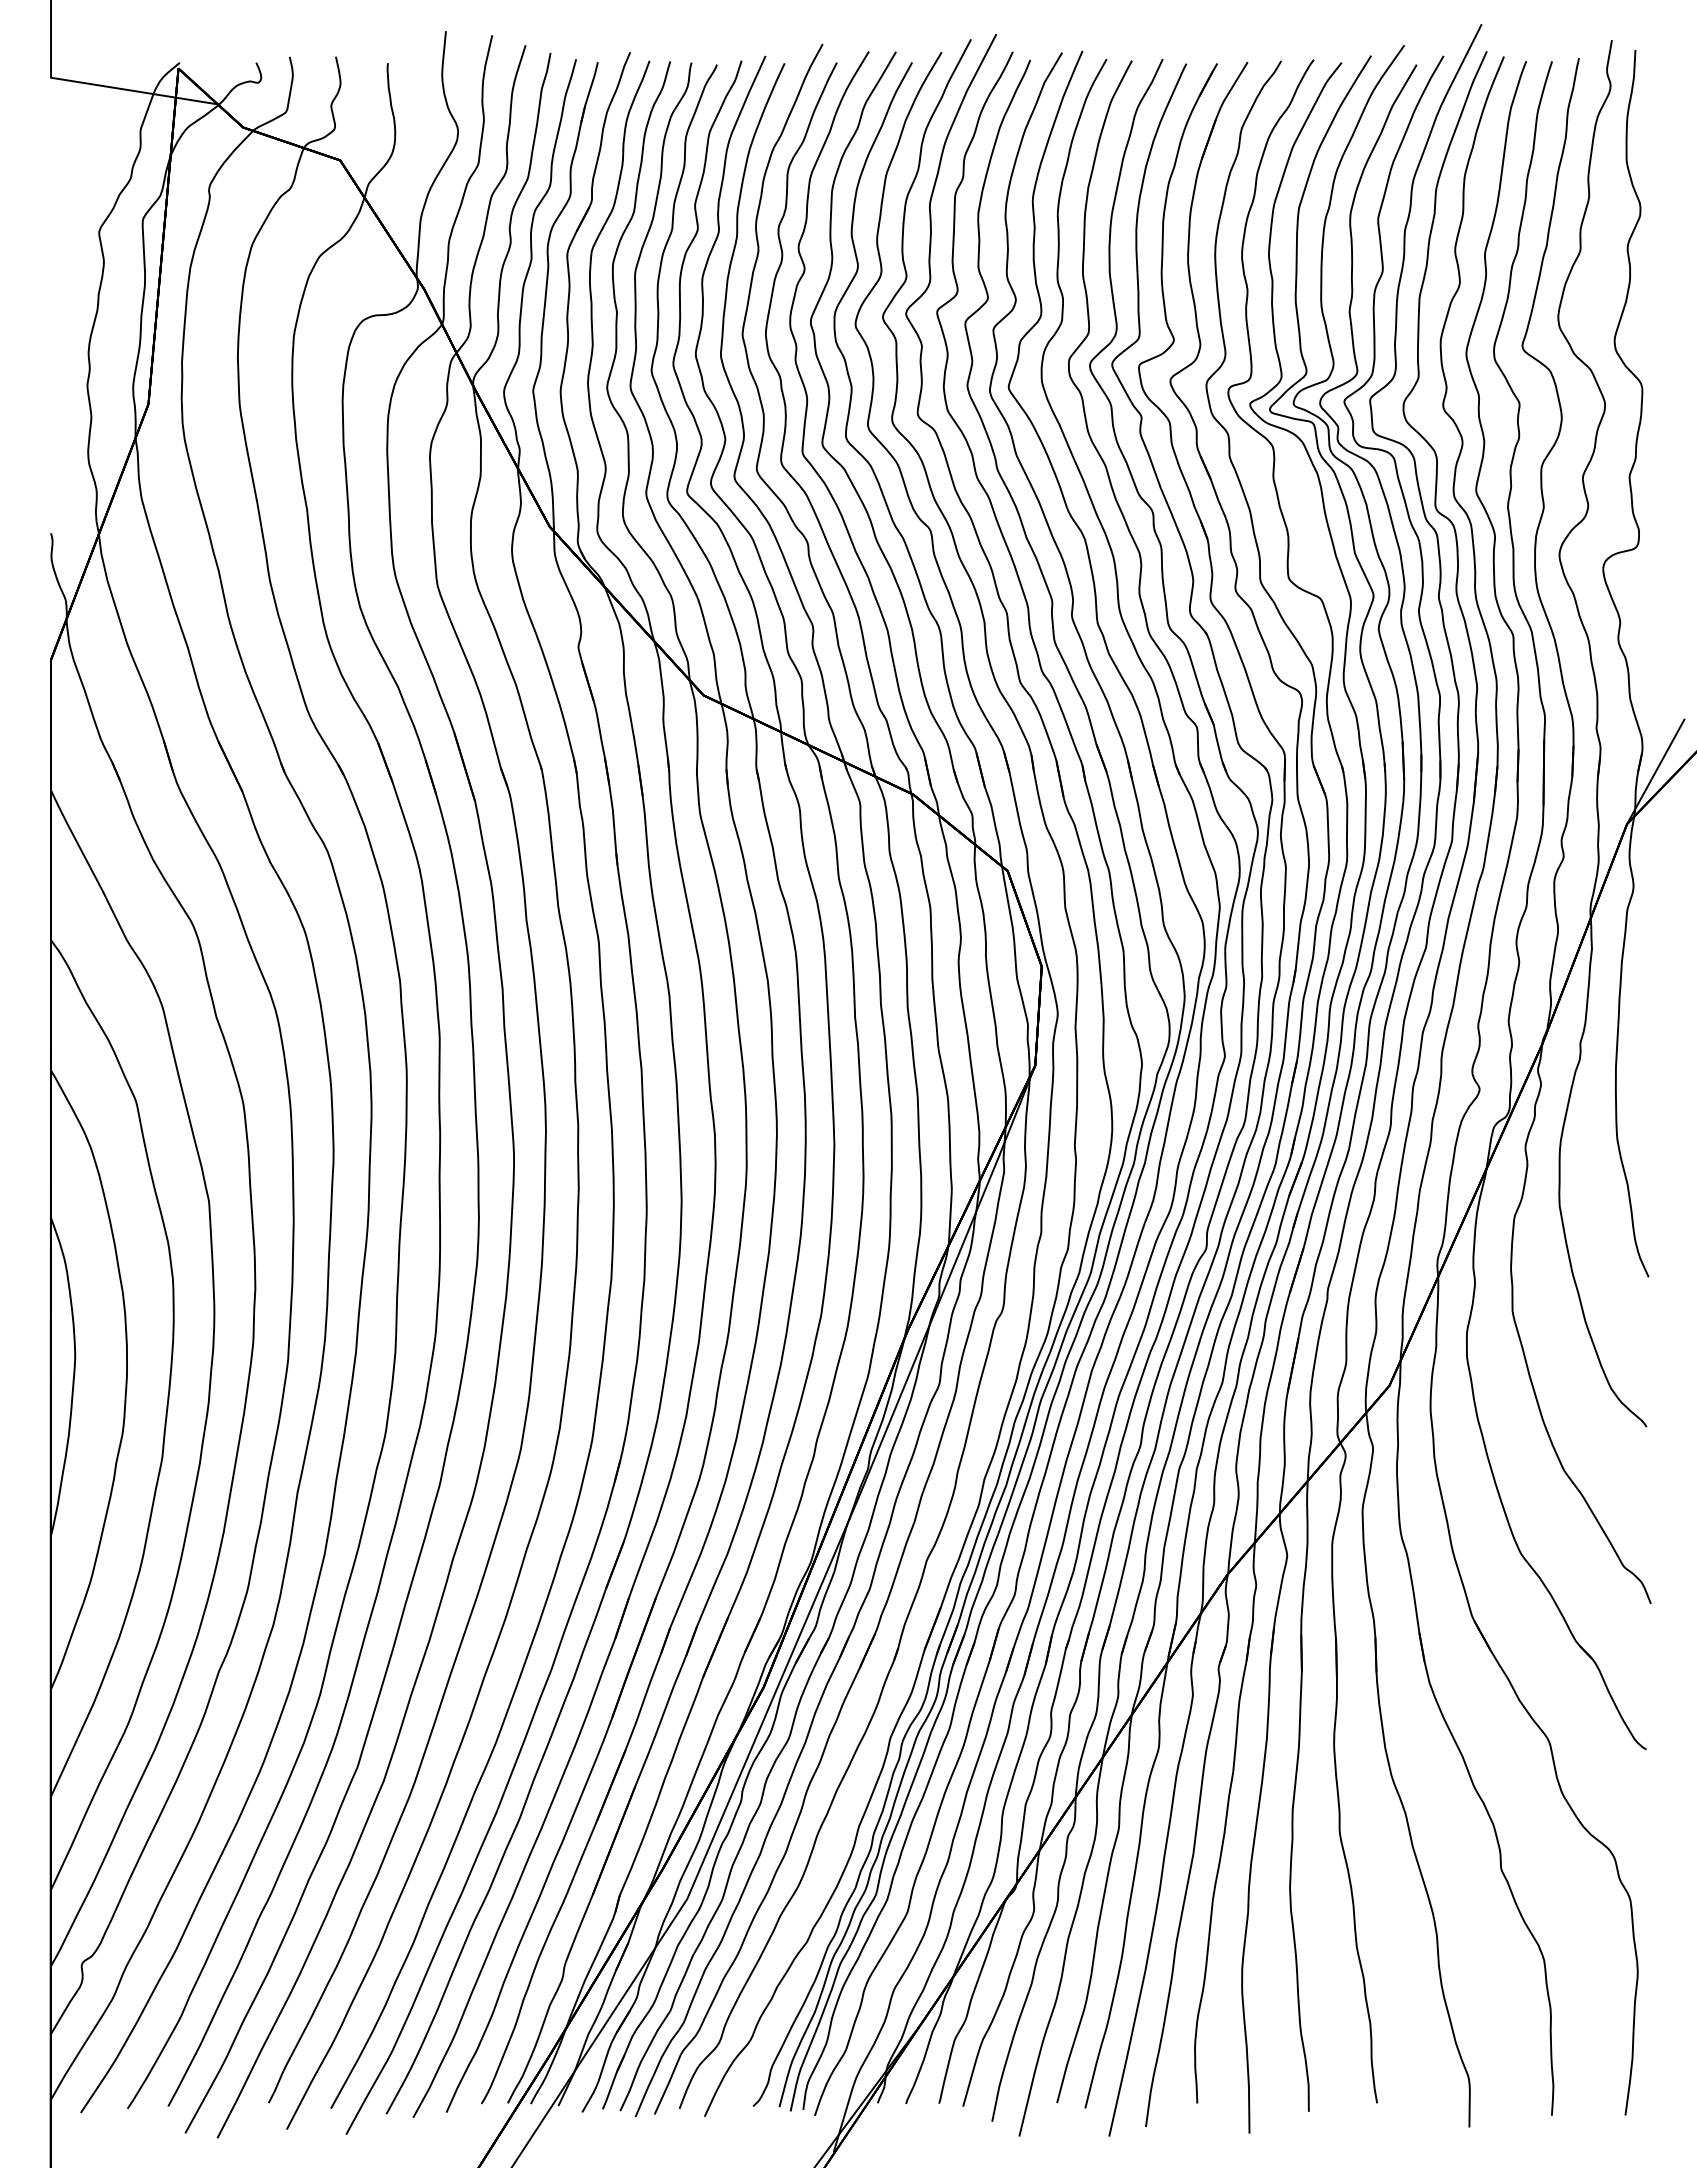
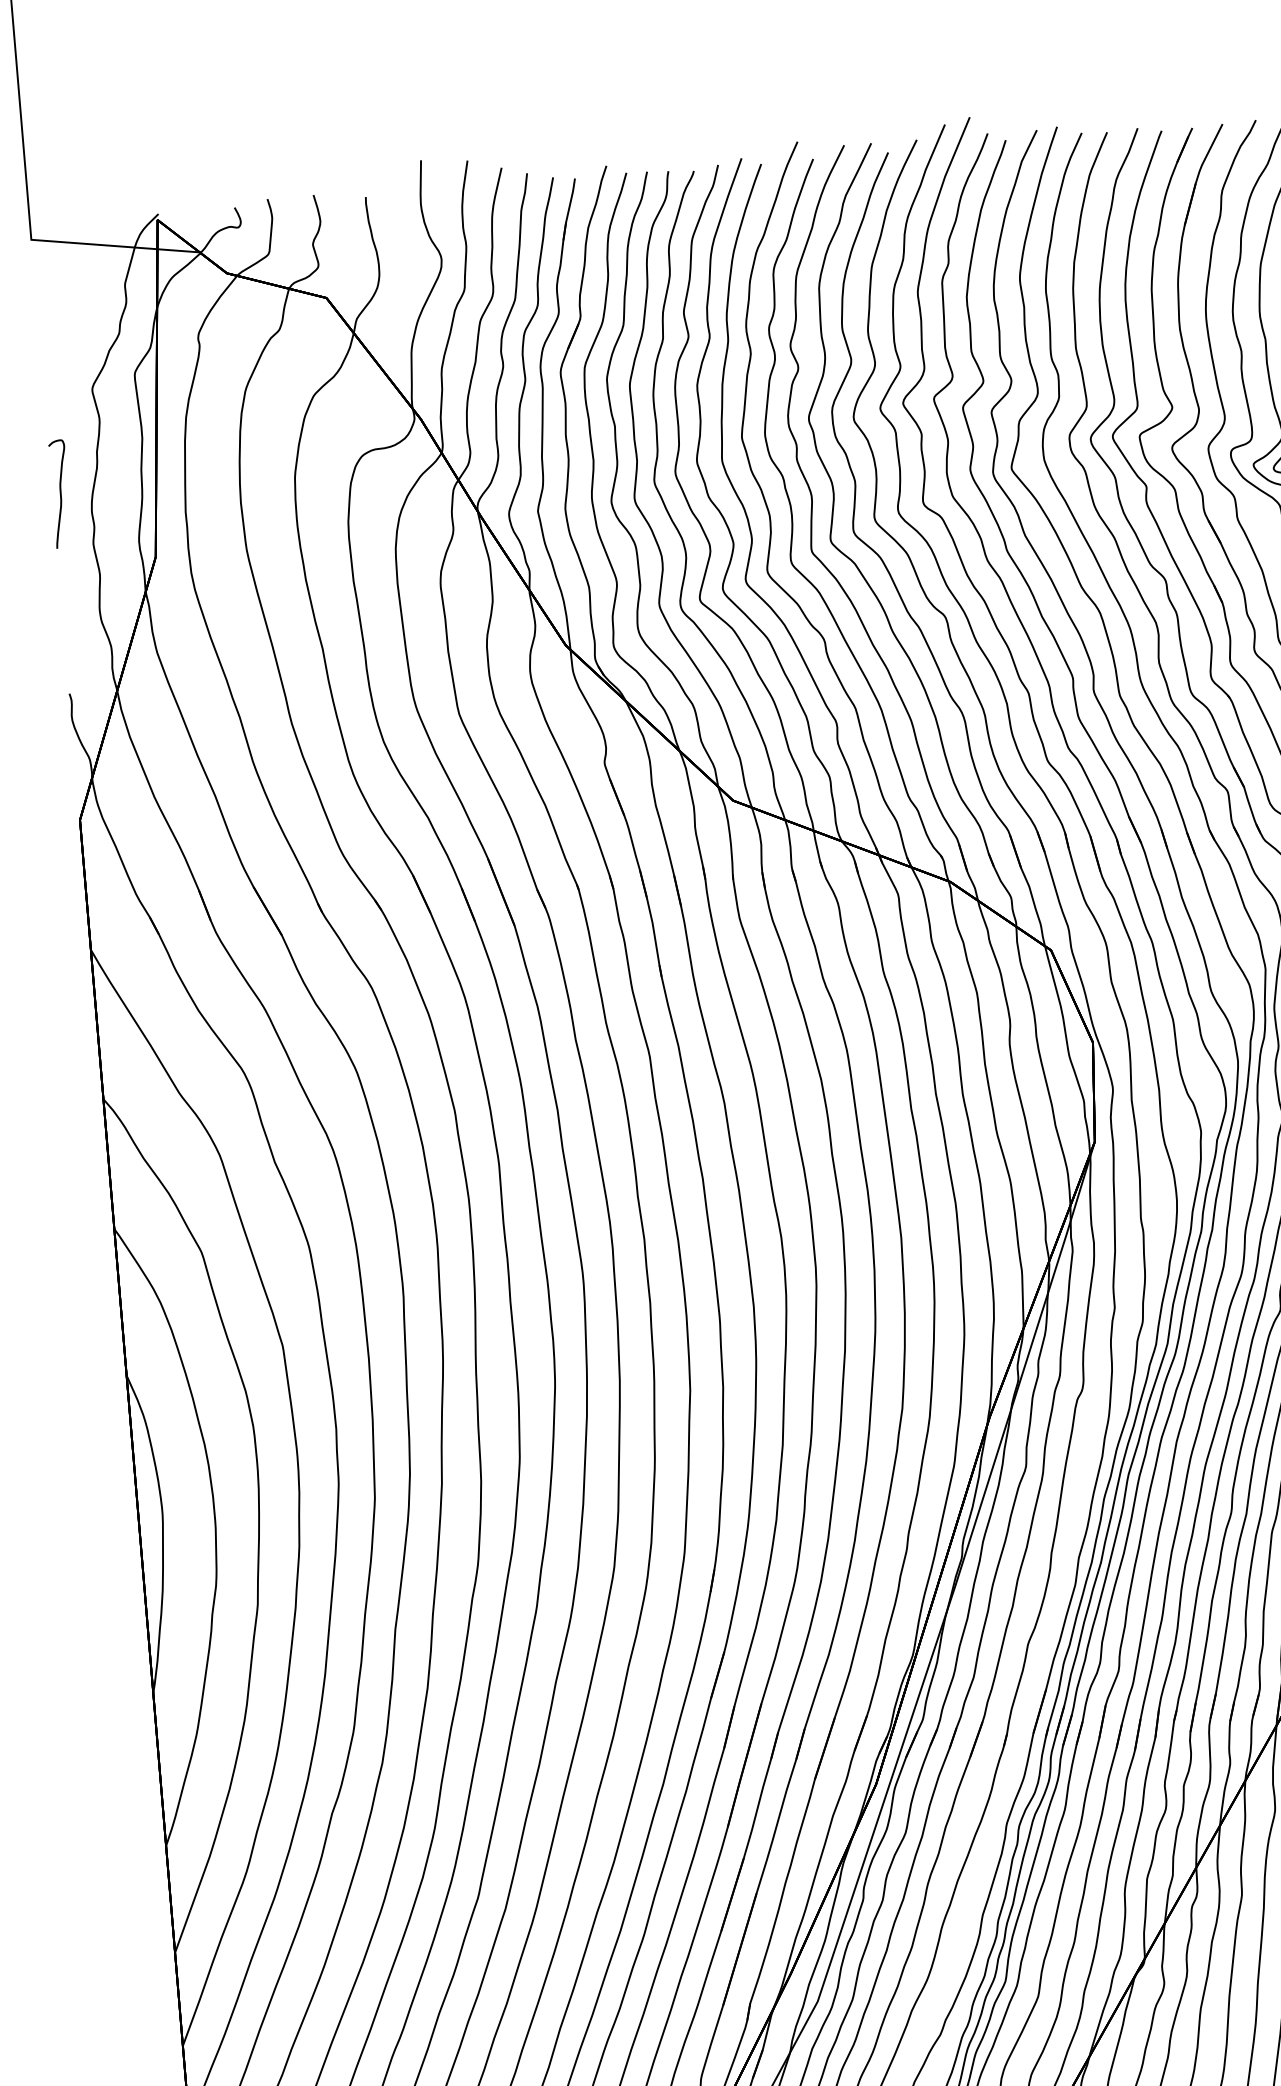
curve: (58, 333) -> (60, 494), added

